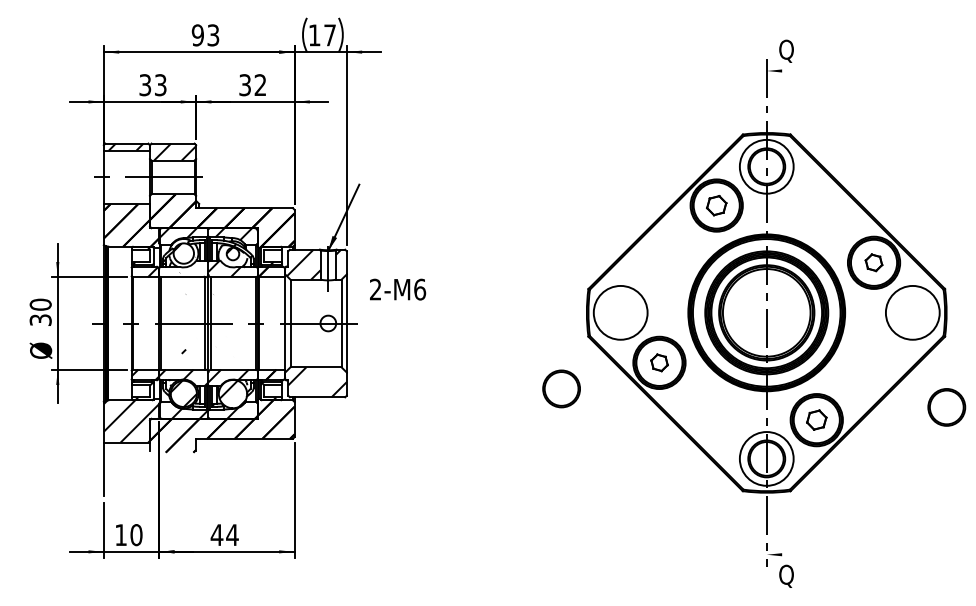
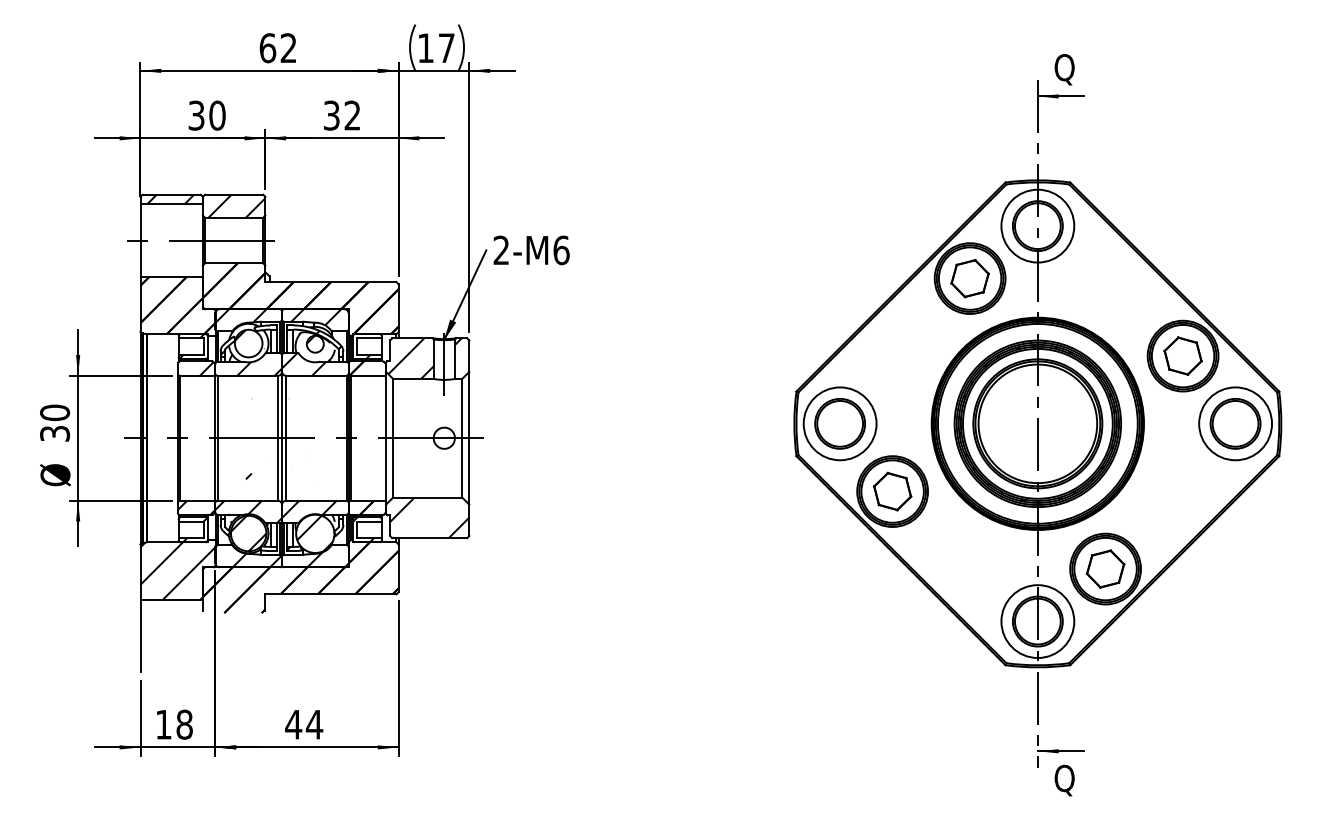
text: (205, 35) -> (277, 48), 93 -> 62
line: (783, 71) -> (1060, 96), added
text: (160, 85) -> (217, 115), 33 -> 30
part: (716, 205) -> (969, 278), size x1.43
part: (873, 262) -> (1182, 355), size x1.67
hatch: (191, 271) -> (259, 368), added
text: (397, 289) -> (531, 250), moved
part: (659, 362) -> (892, 491), size x1.67
part: (561, 388) -> (839, 423), moved
part: (946, 407) -> (1235, 423), moved
part: (816, 419) -> (1105, 568), size x1.43
text: (136, 534) -> (184, 724), 10 -> 18
line: (783, 554) -> (1060, 751), added

